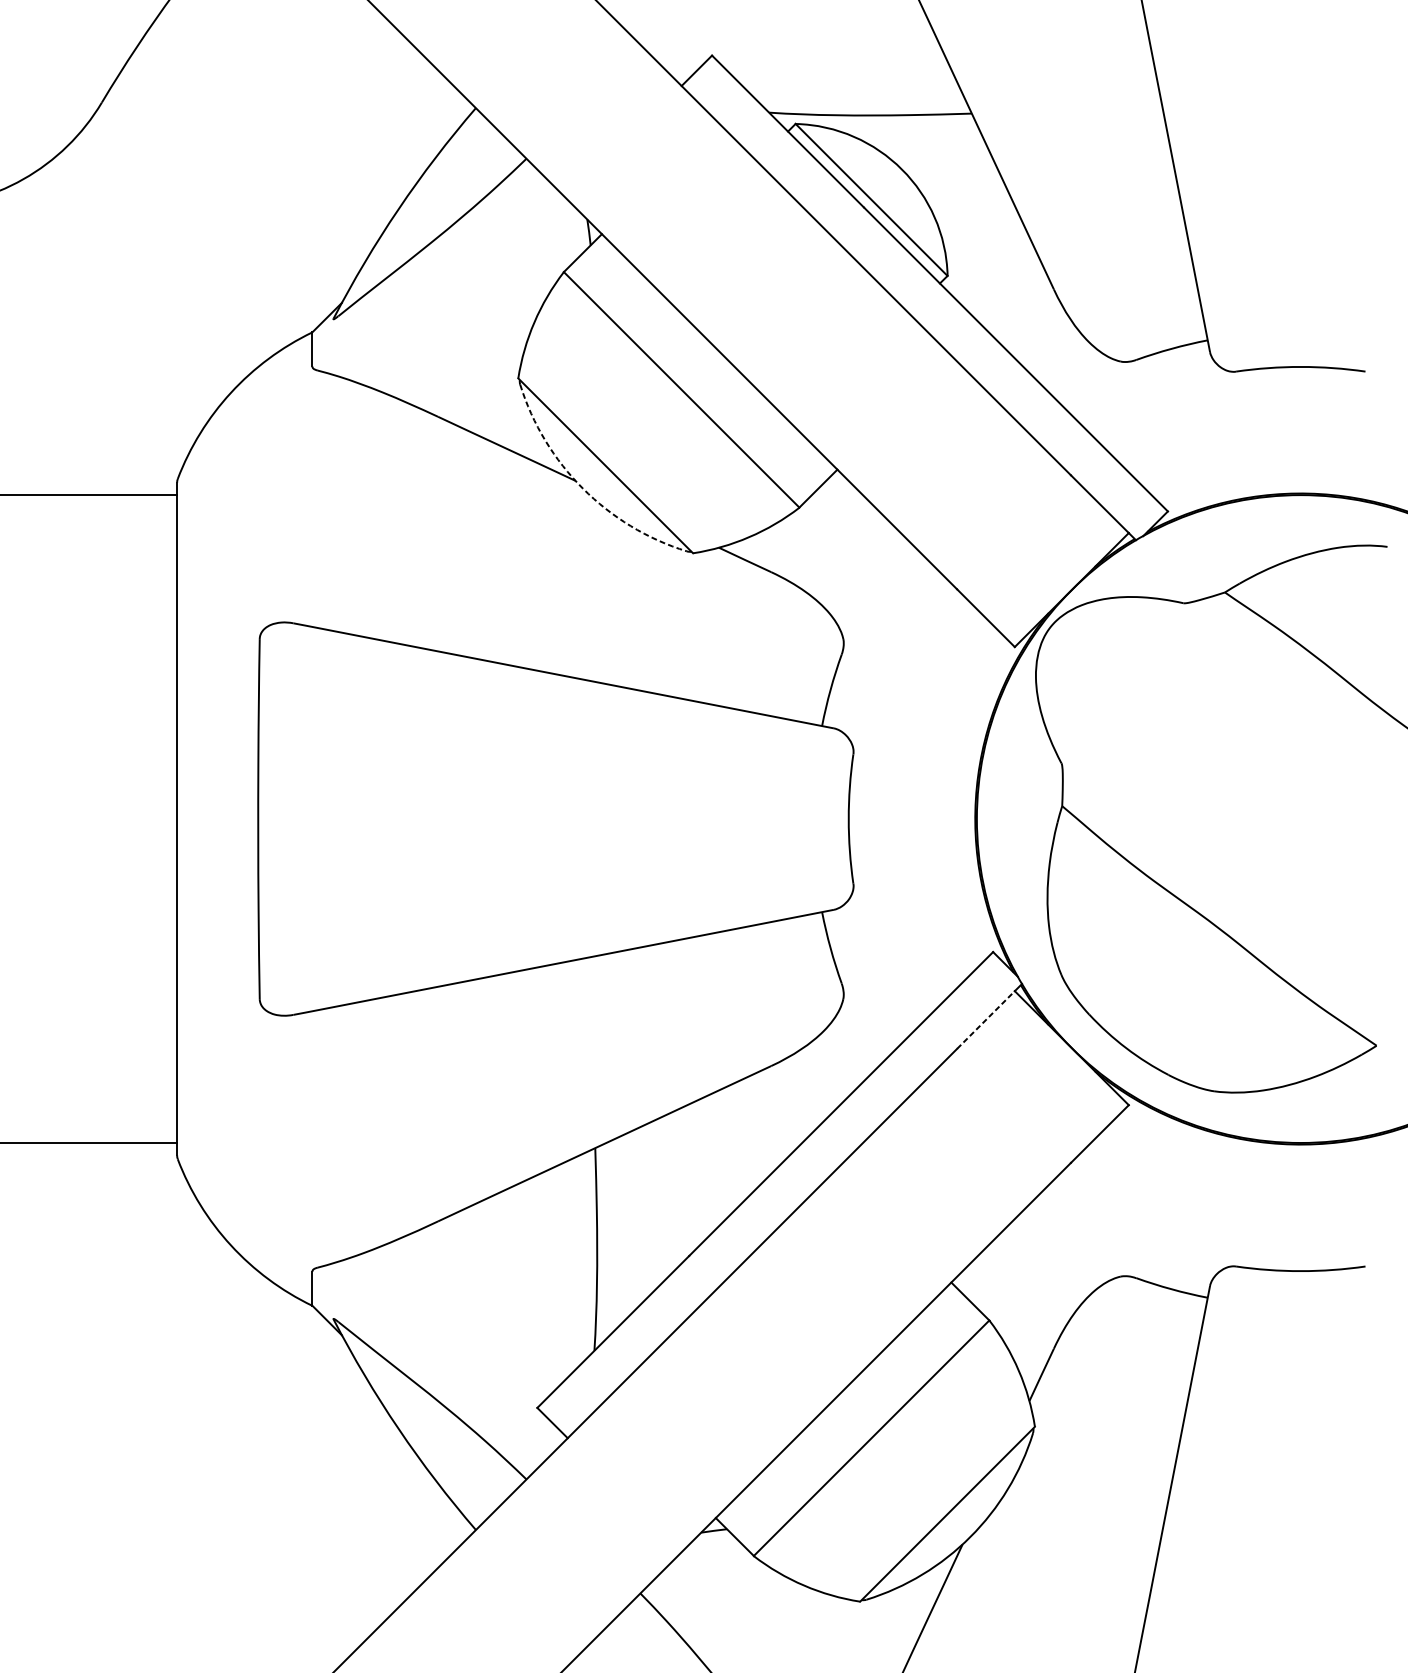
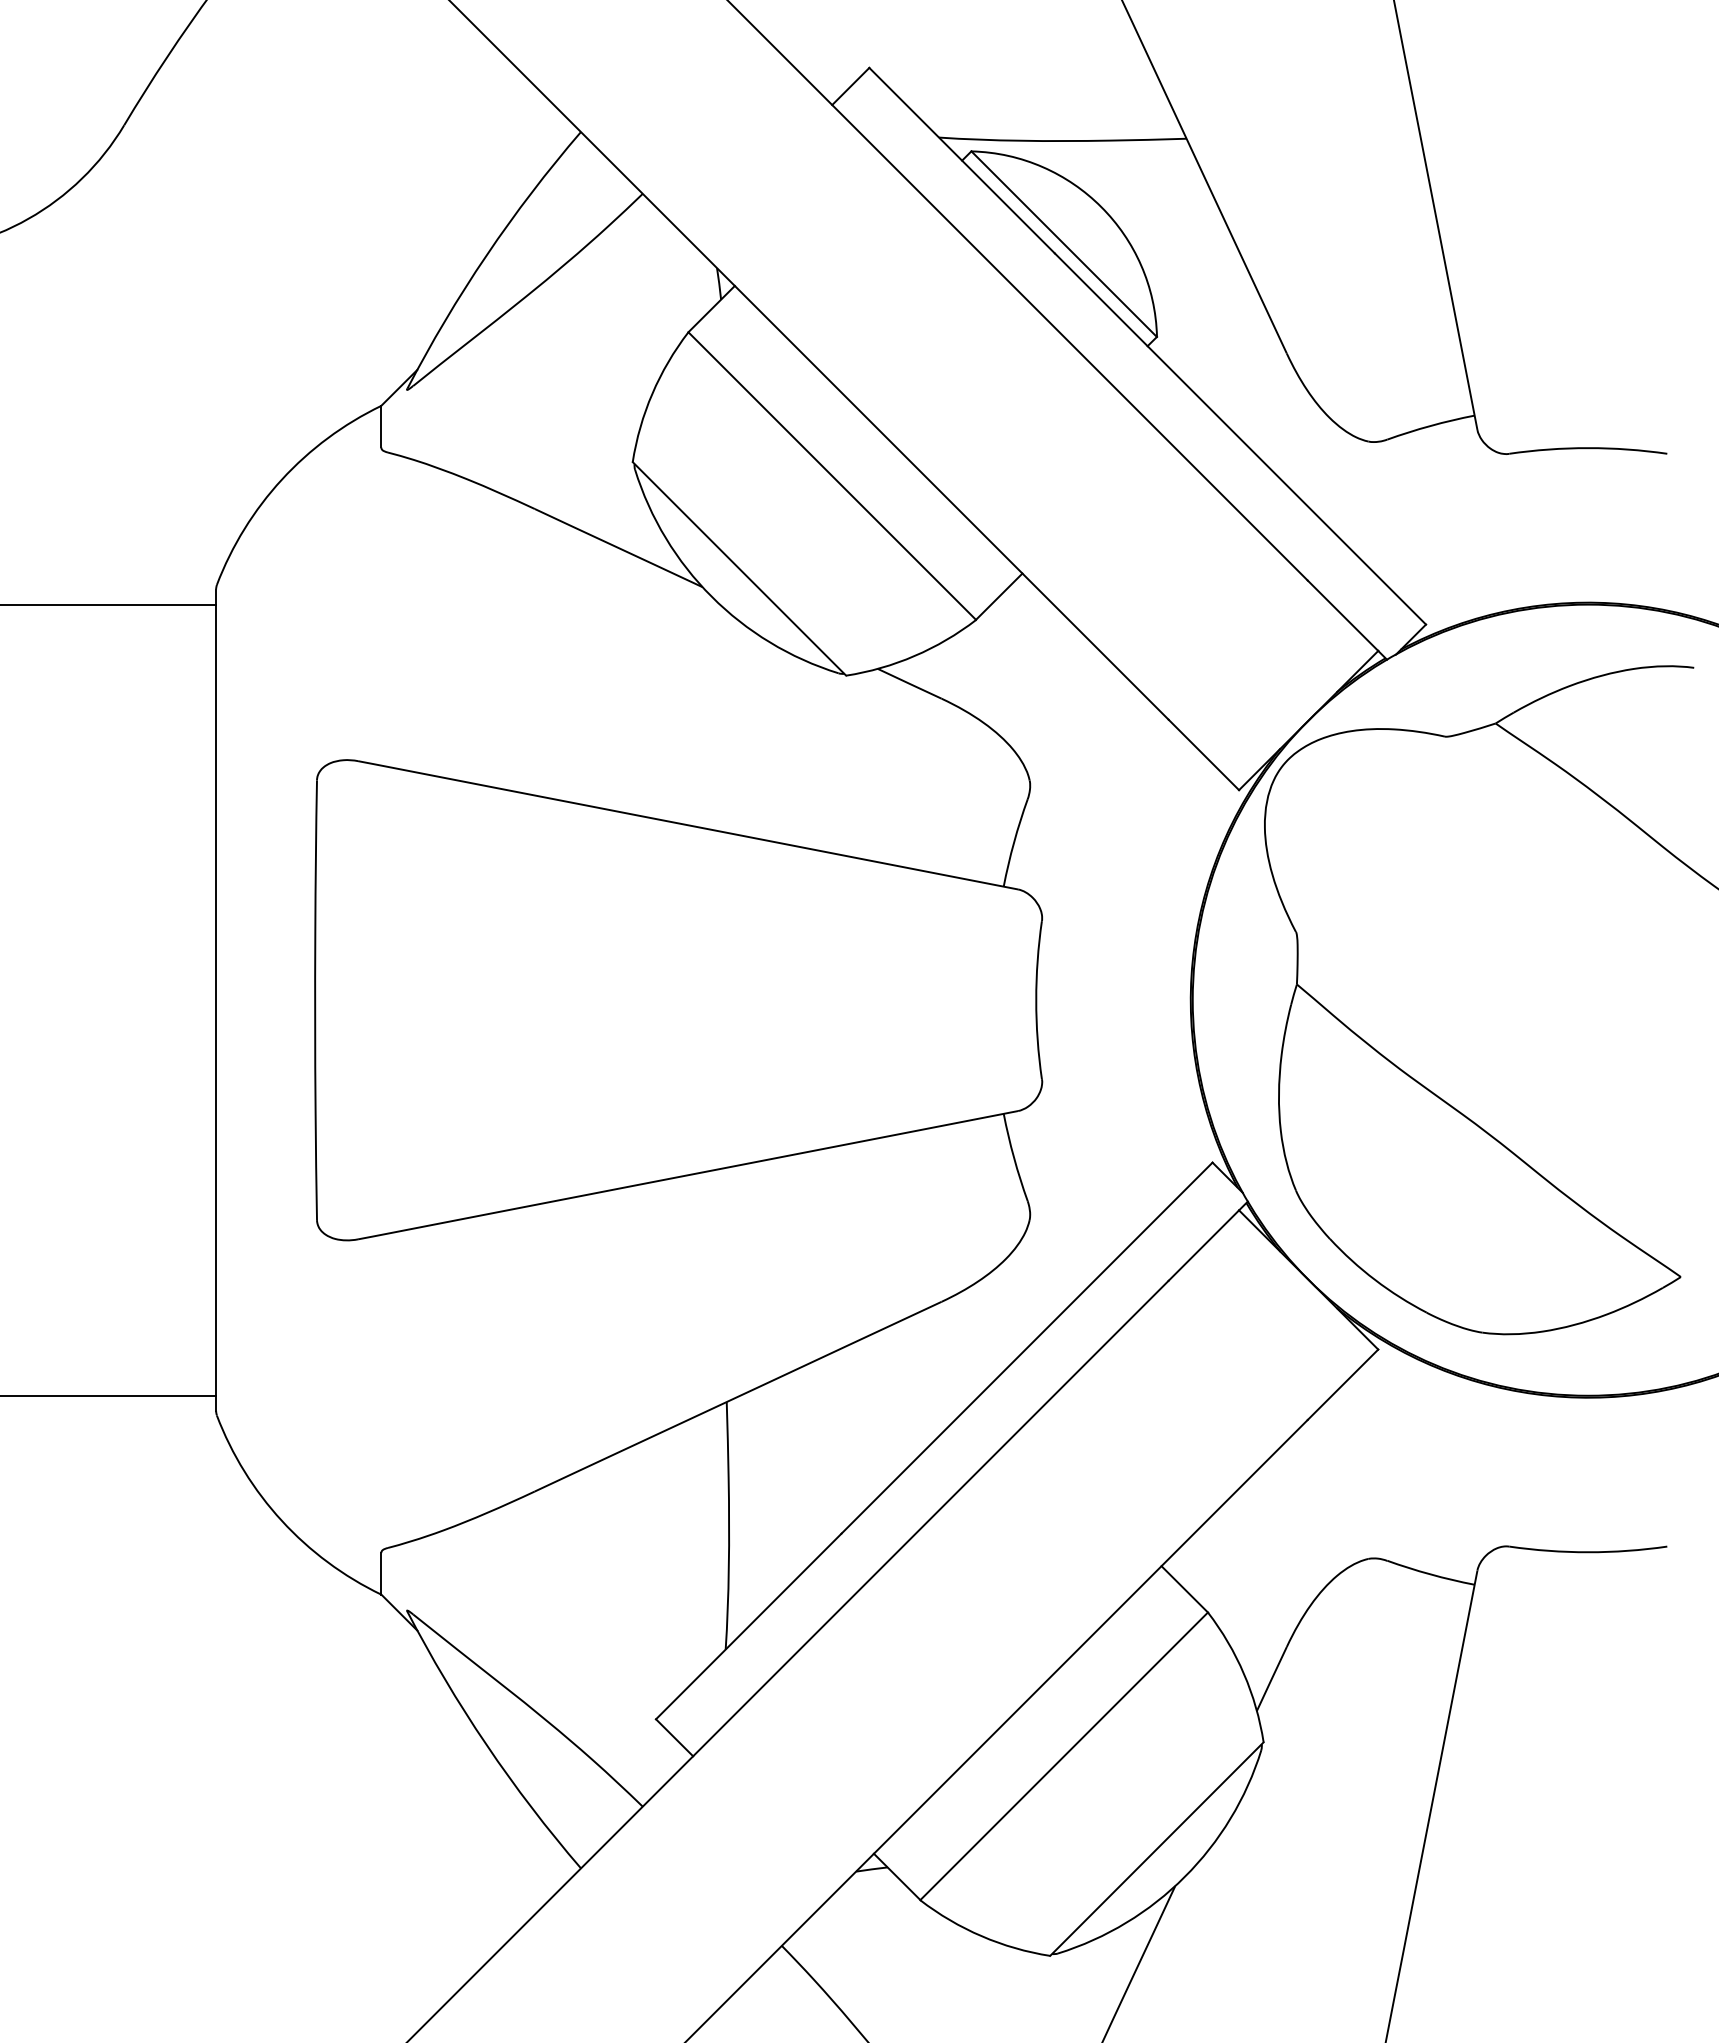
arc: (582, 488) -> (711, 596), dashed -> solid
line: (985, 1019) -> (1203, 1245), dashed -> solid

